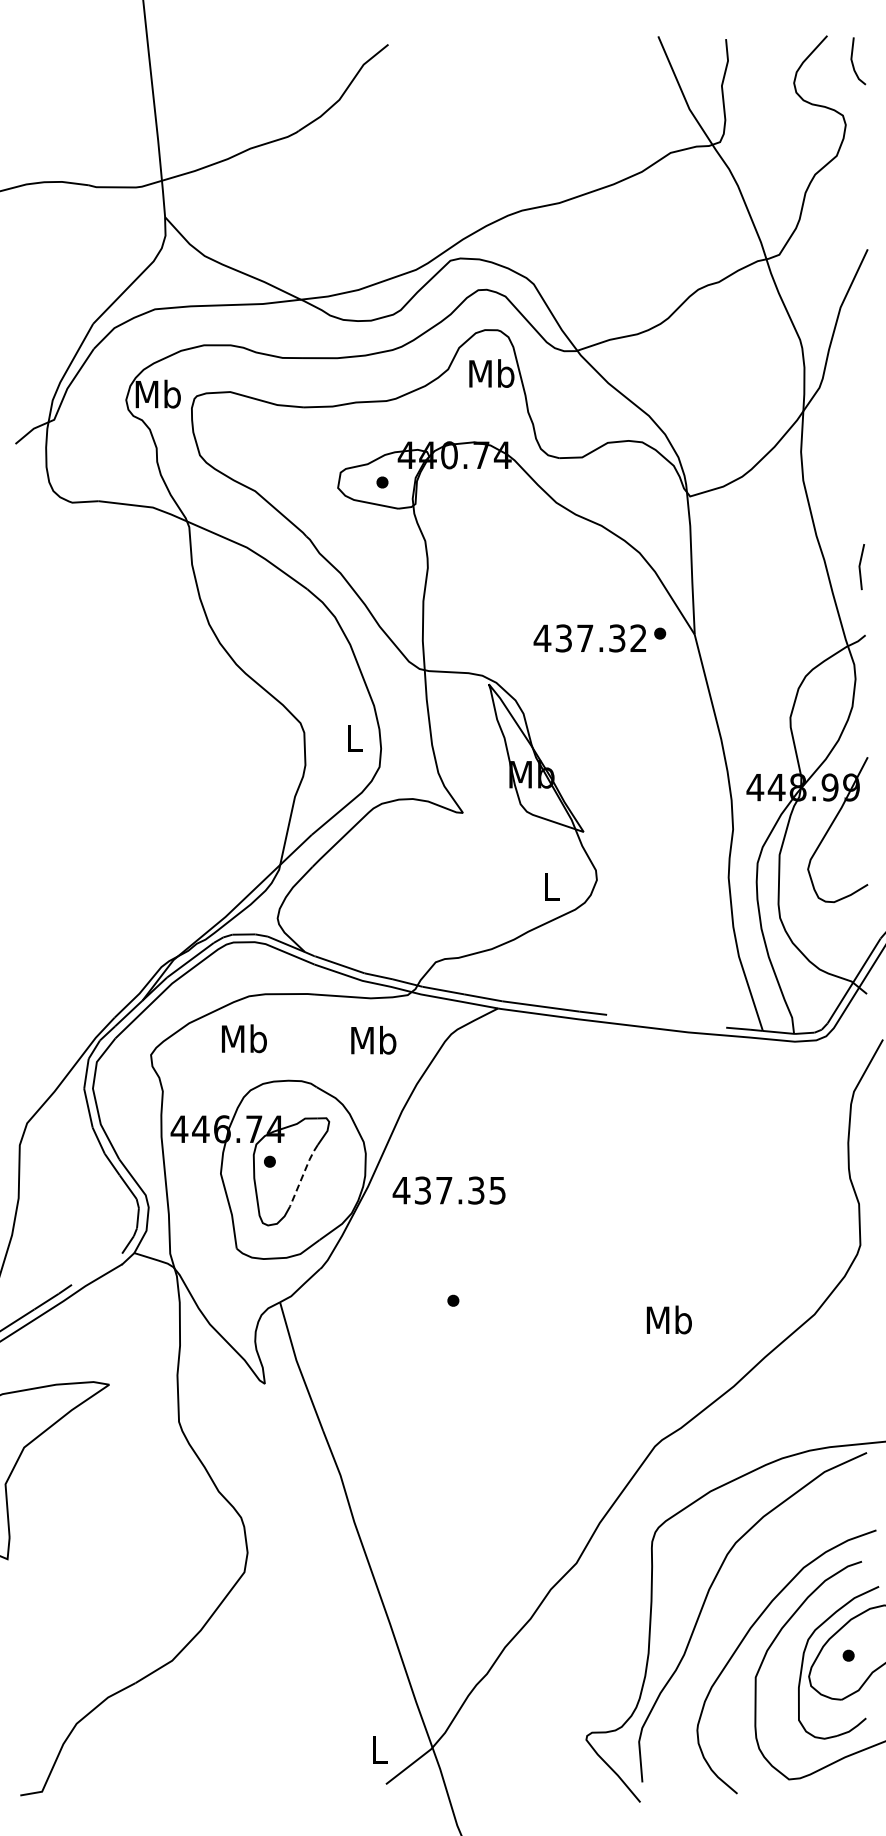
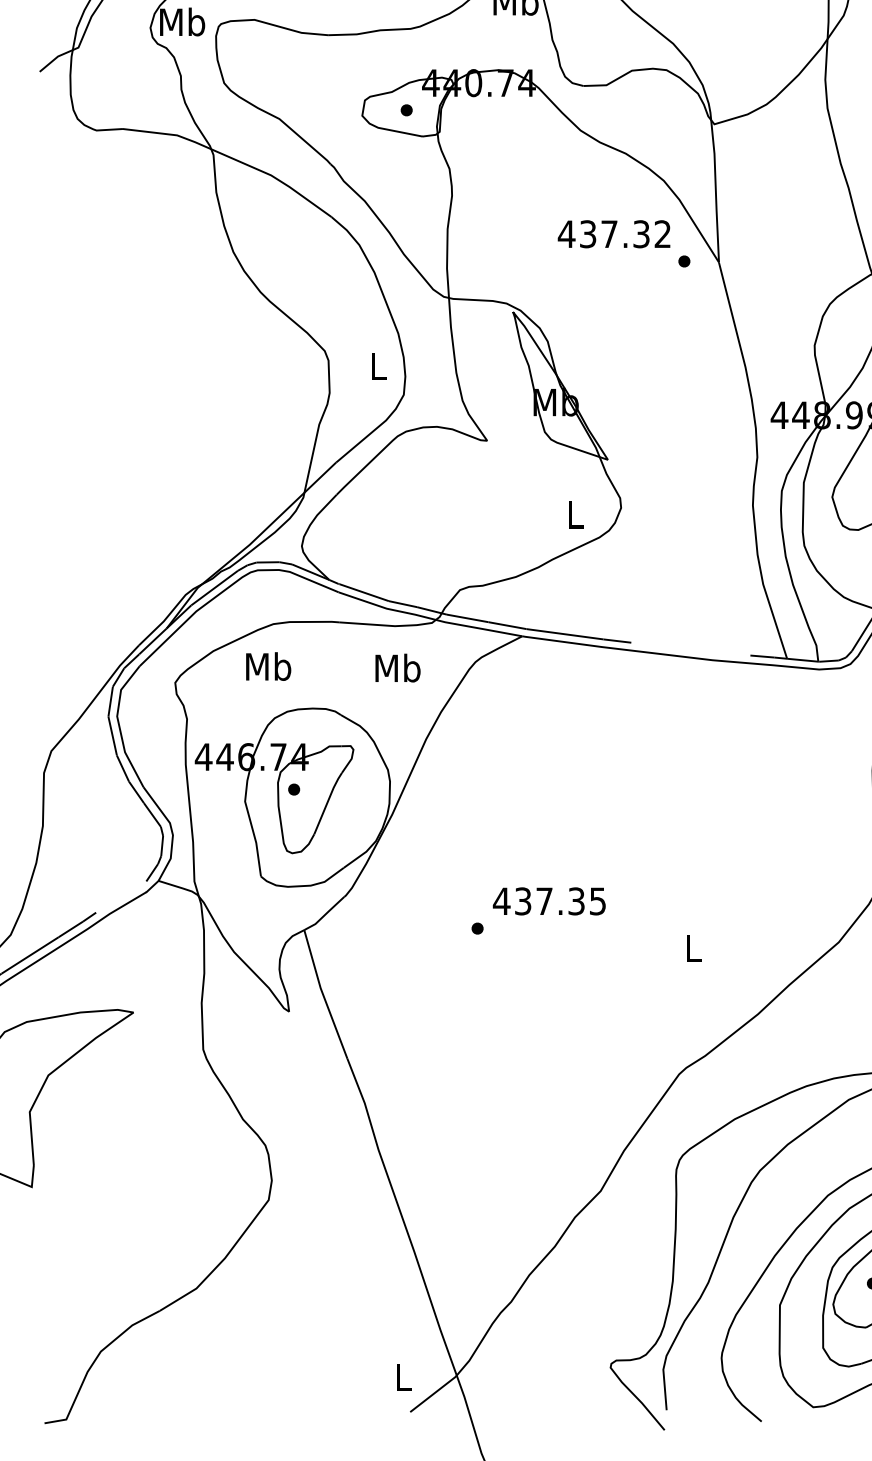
text: (589, 638) -> (613, 234), moved
line: (303, 1173) -> (327, 801), dashed -> solid
text: (448, 1190) -> (548, 901), moved
text: (668, 1319) -> (692, 947), Mb -> L

